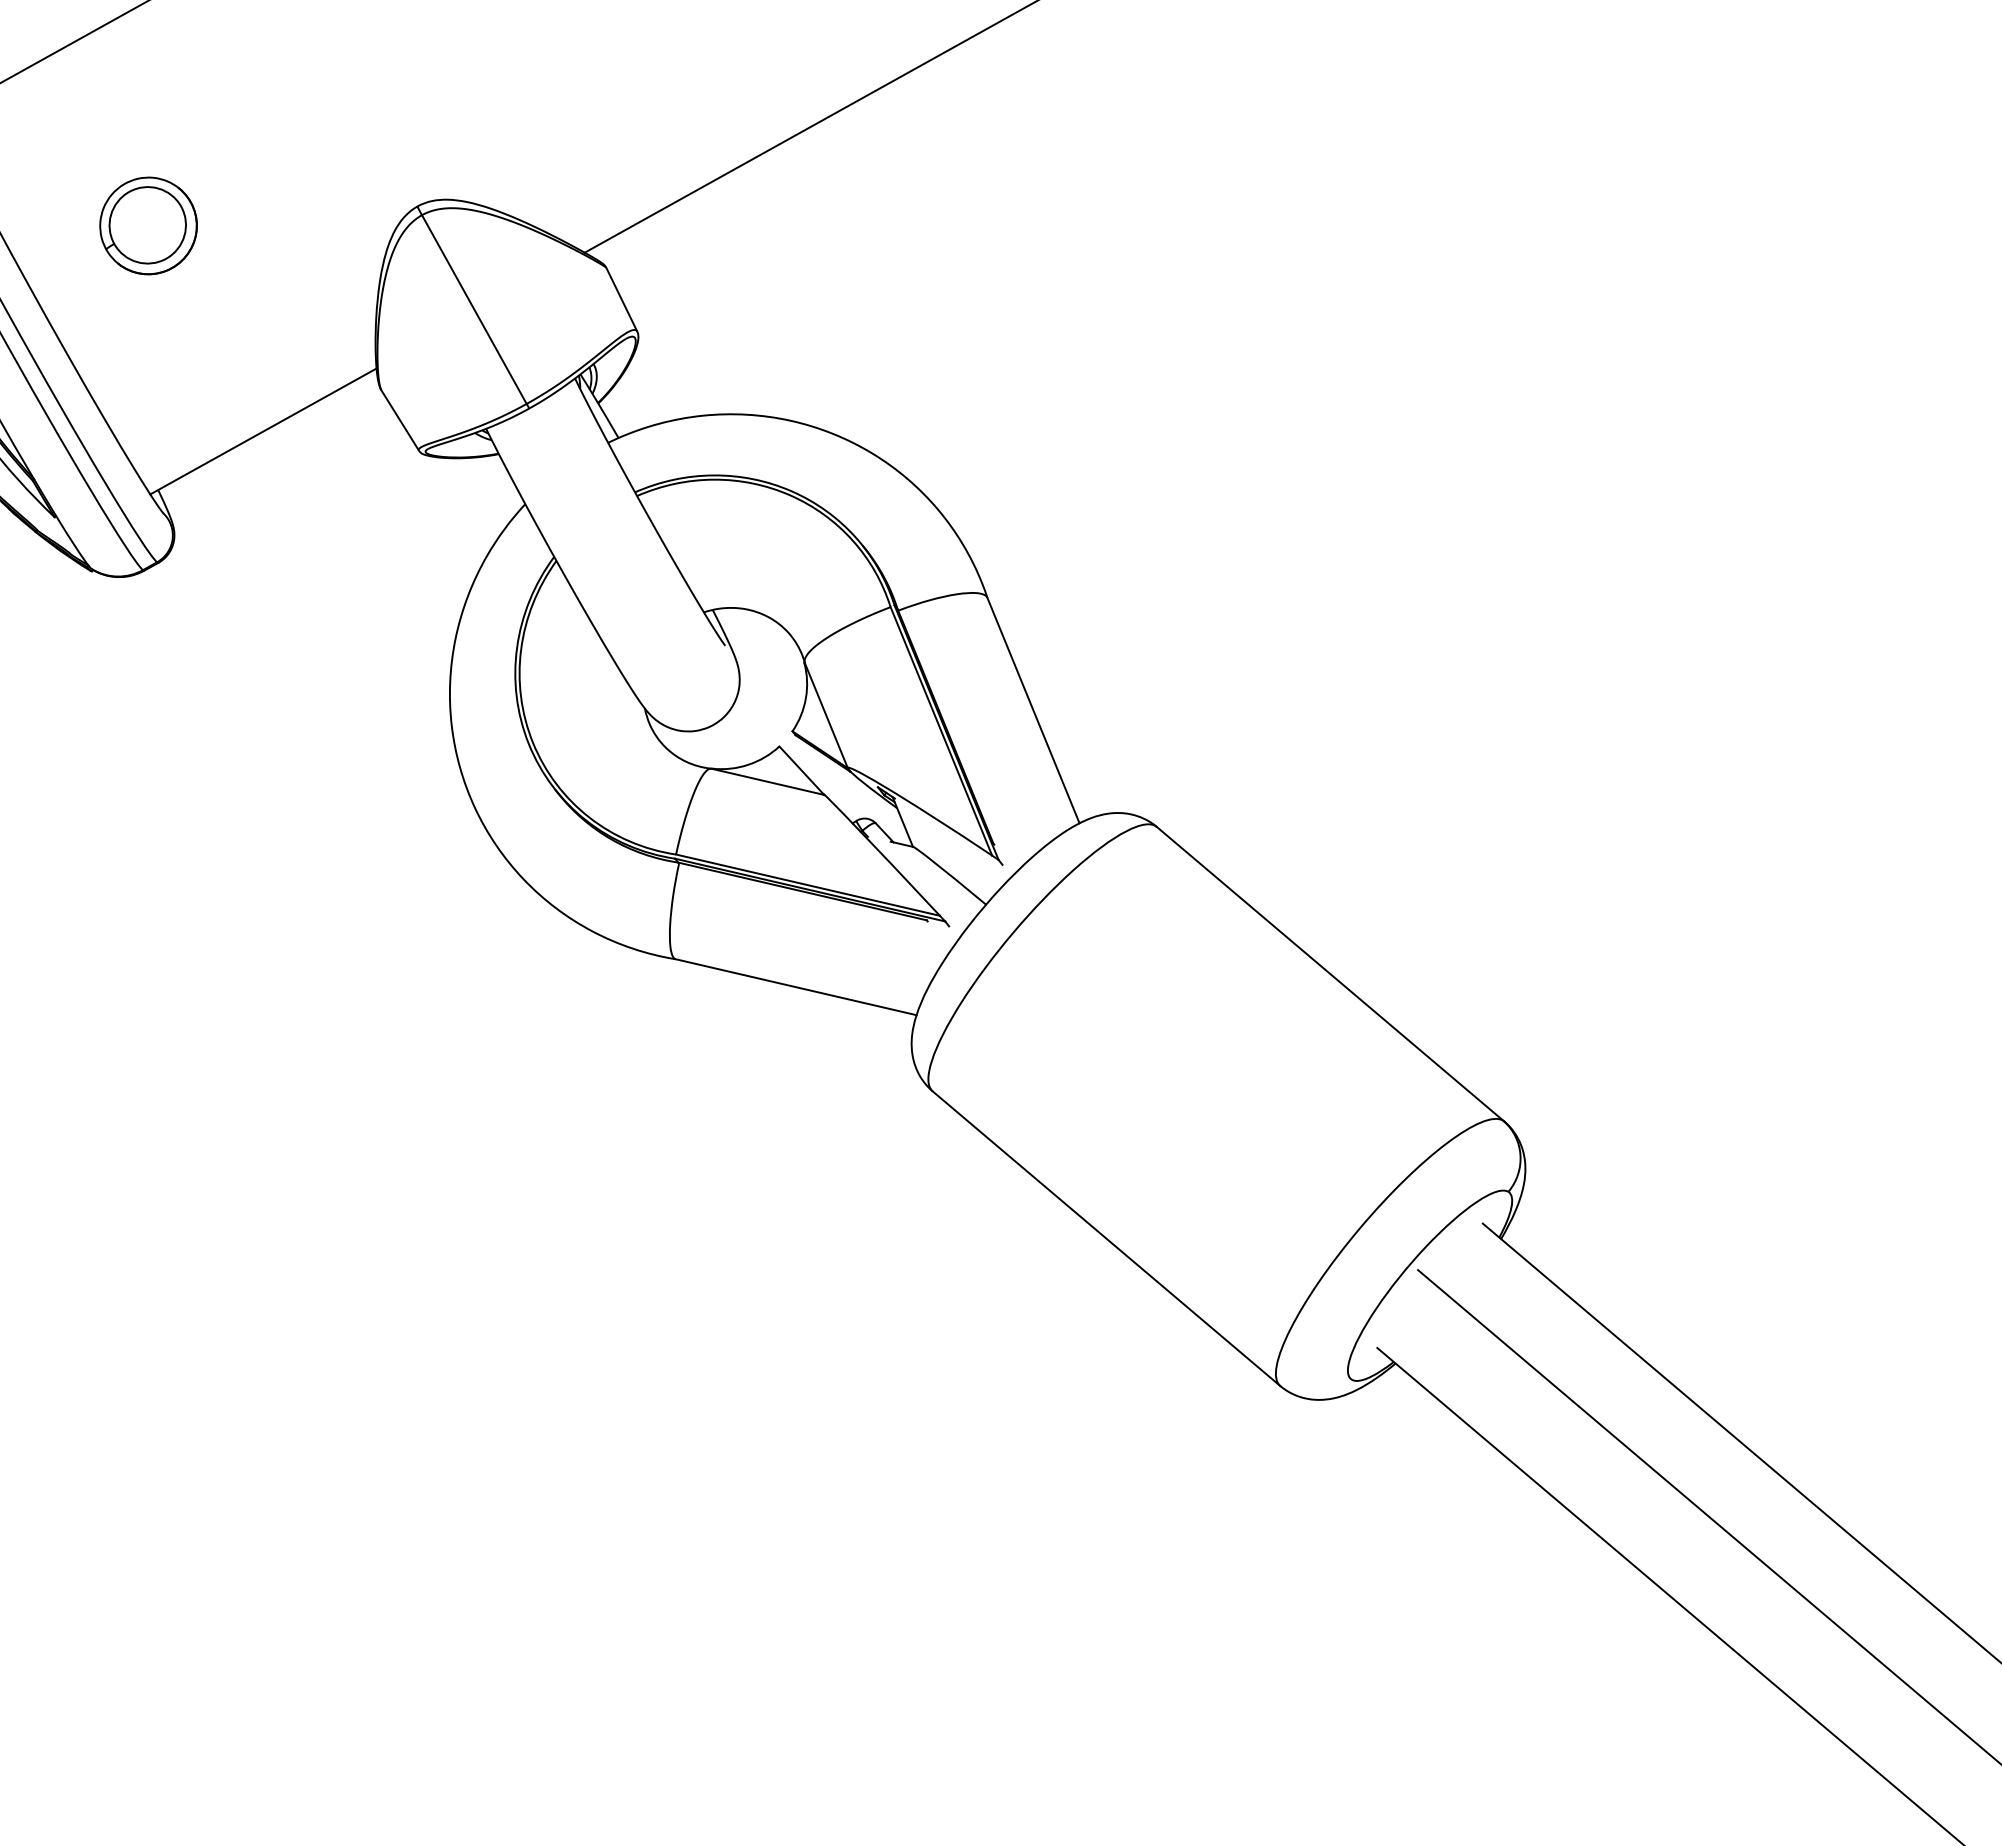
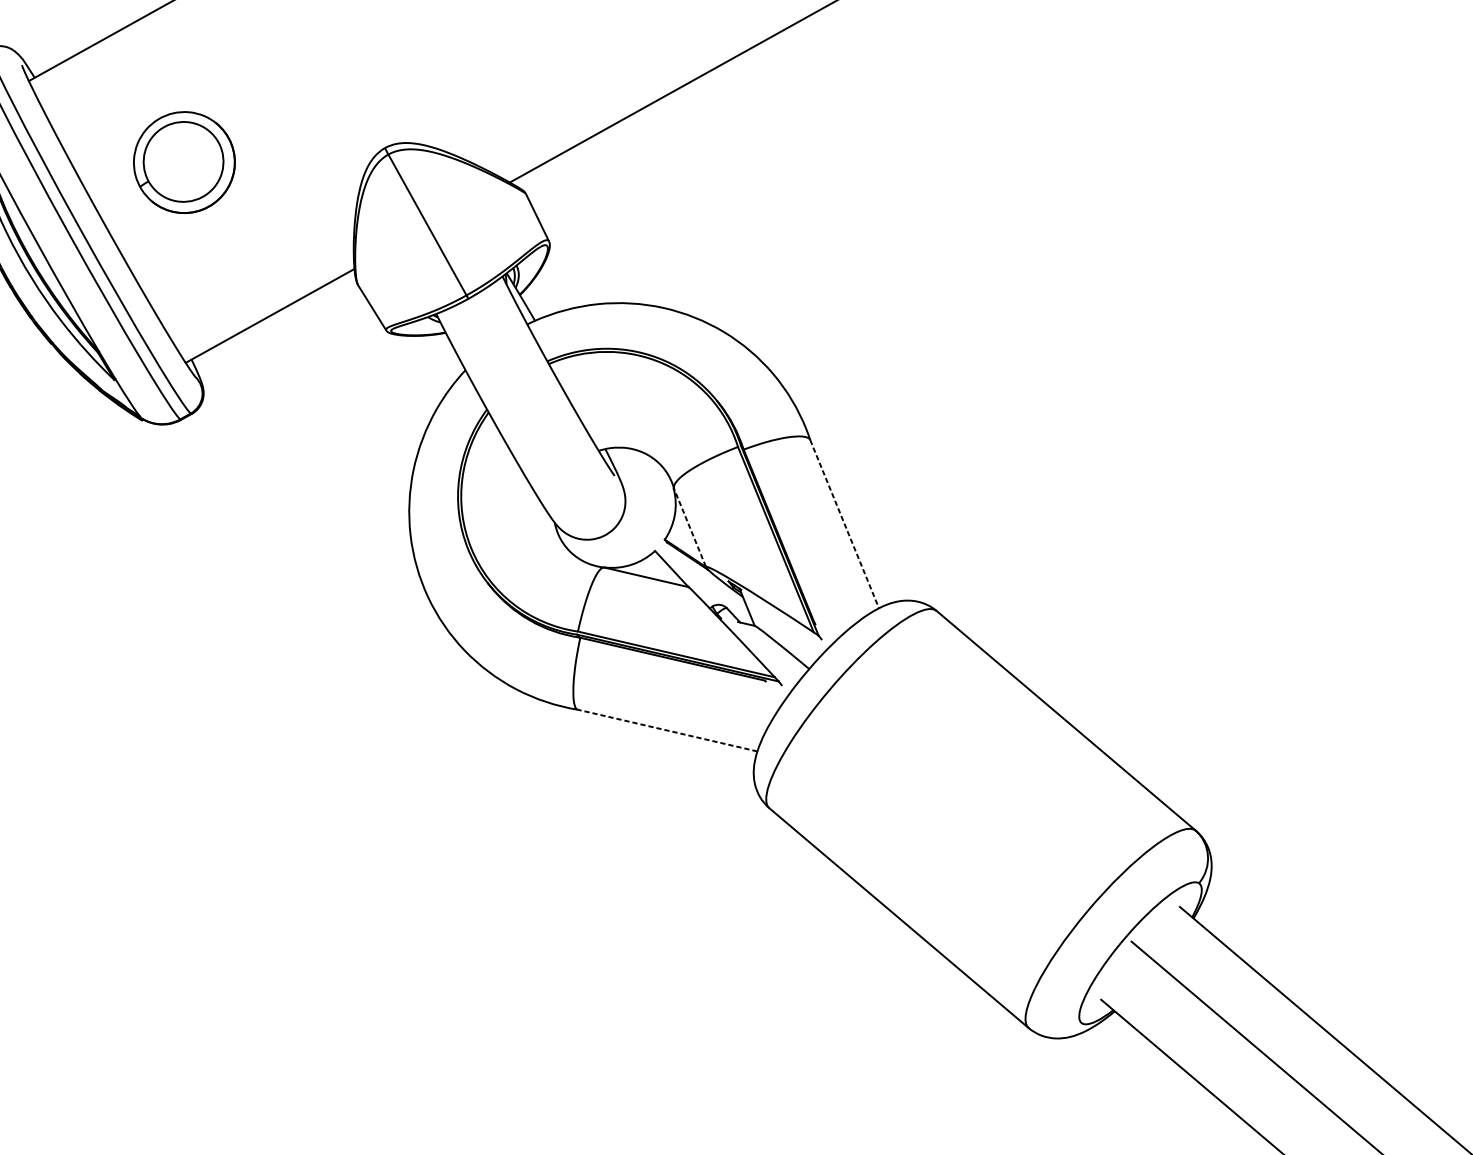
part: (148, 225) -> (184, 162), size x1.4
line: (1033, 710) -> (844, 524), solid -> dashed
line: (826, 714) -> (690, 527), solid -> dashed
line: (796, 987) -> (667, 730), solid -> dashed

